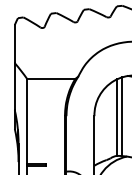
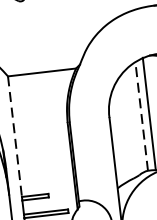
line: (116, 117) -> (141, 116), solid -> dashed
line: (27, 122) -> (15, 137), solid -> dashed

